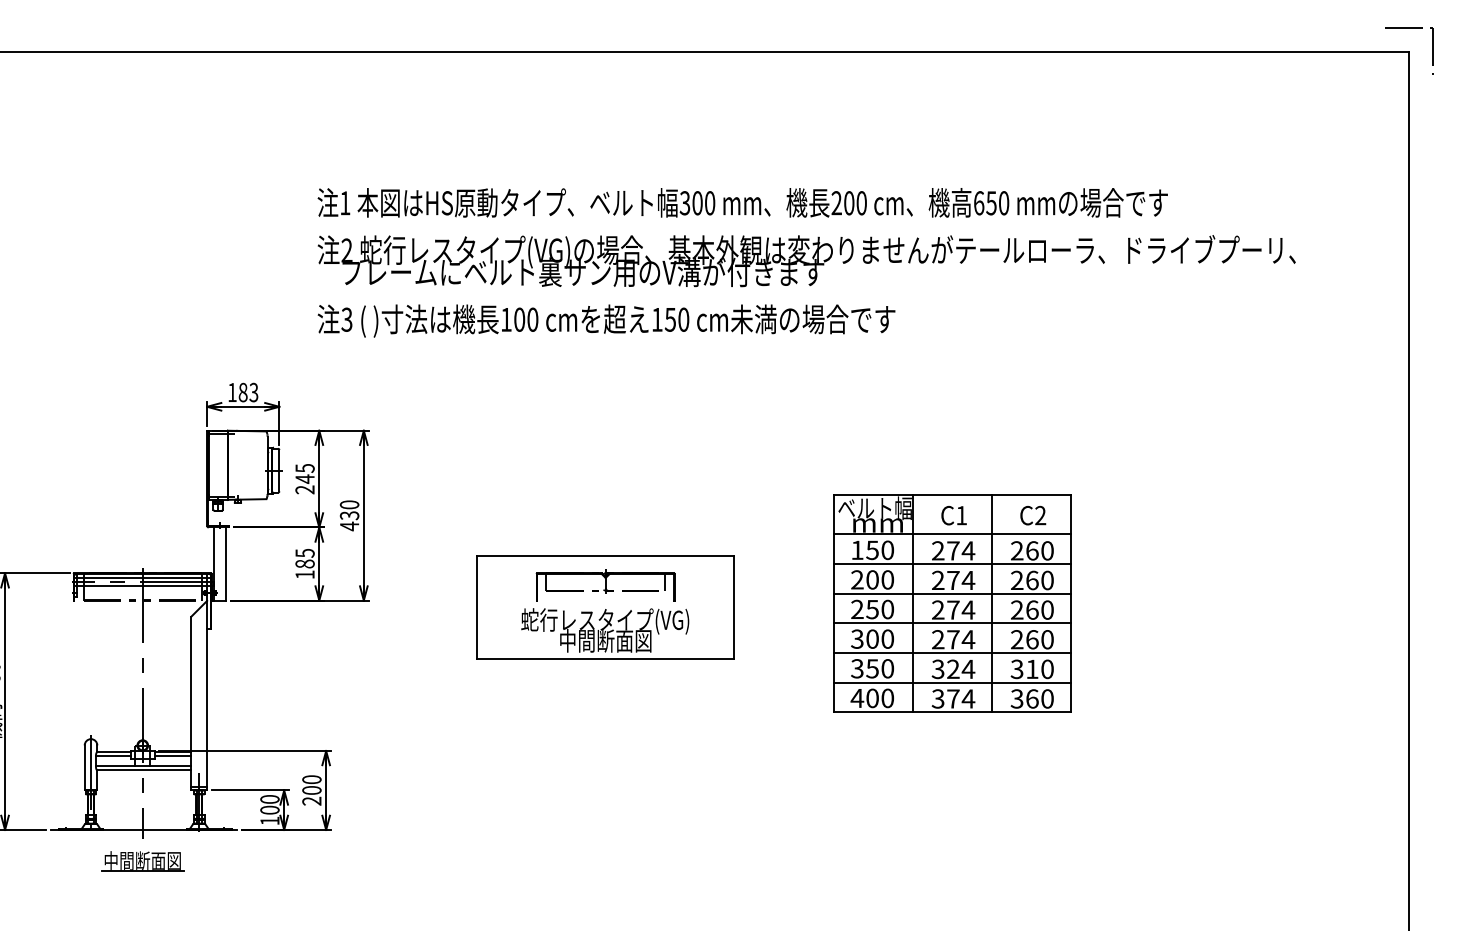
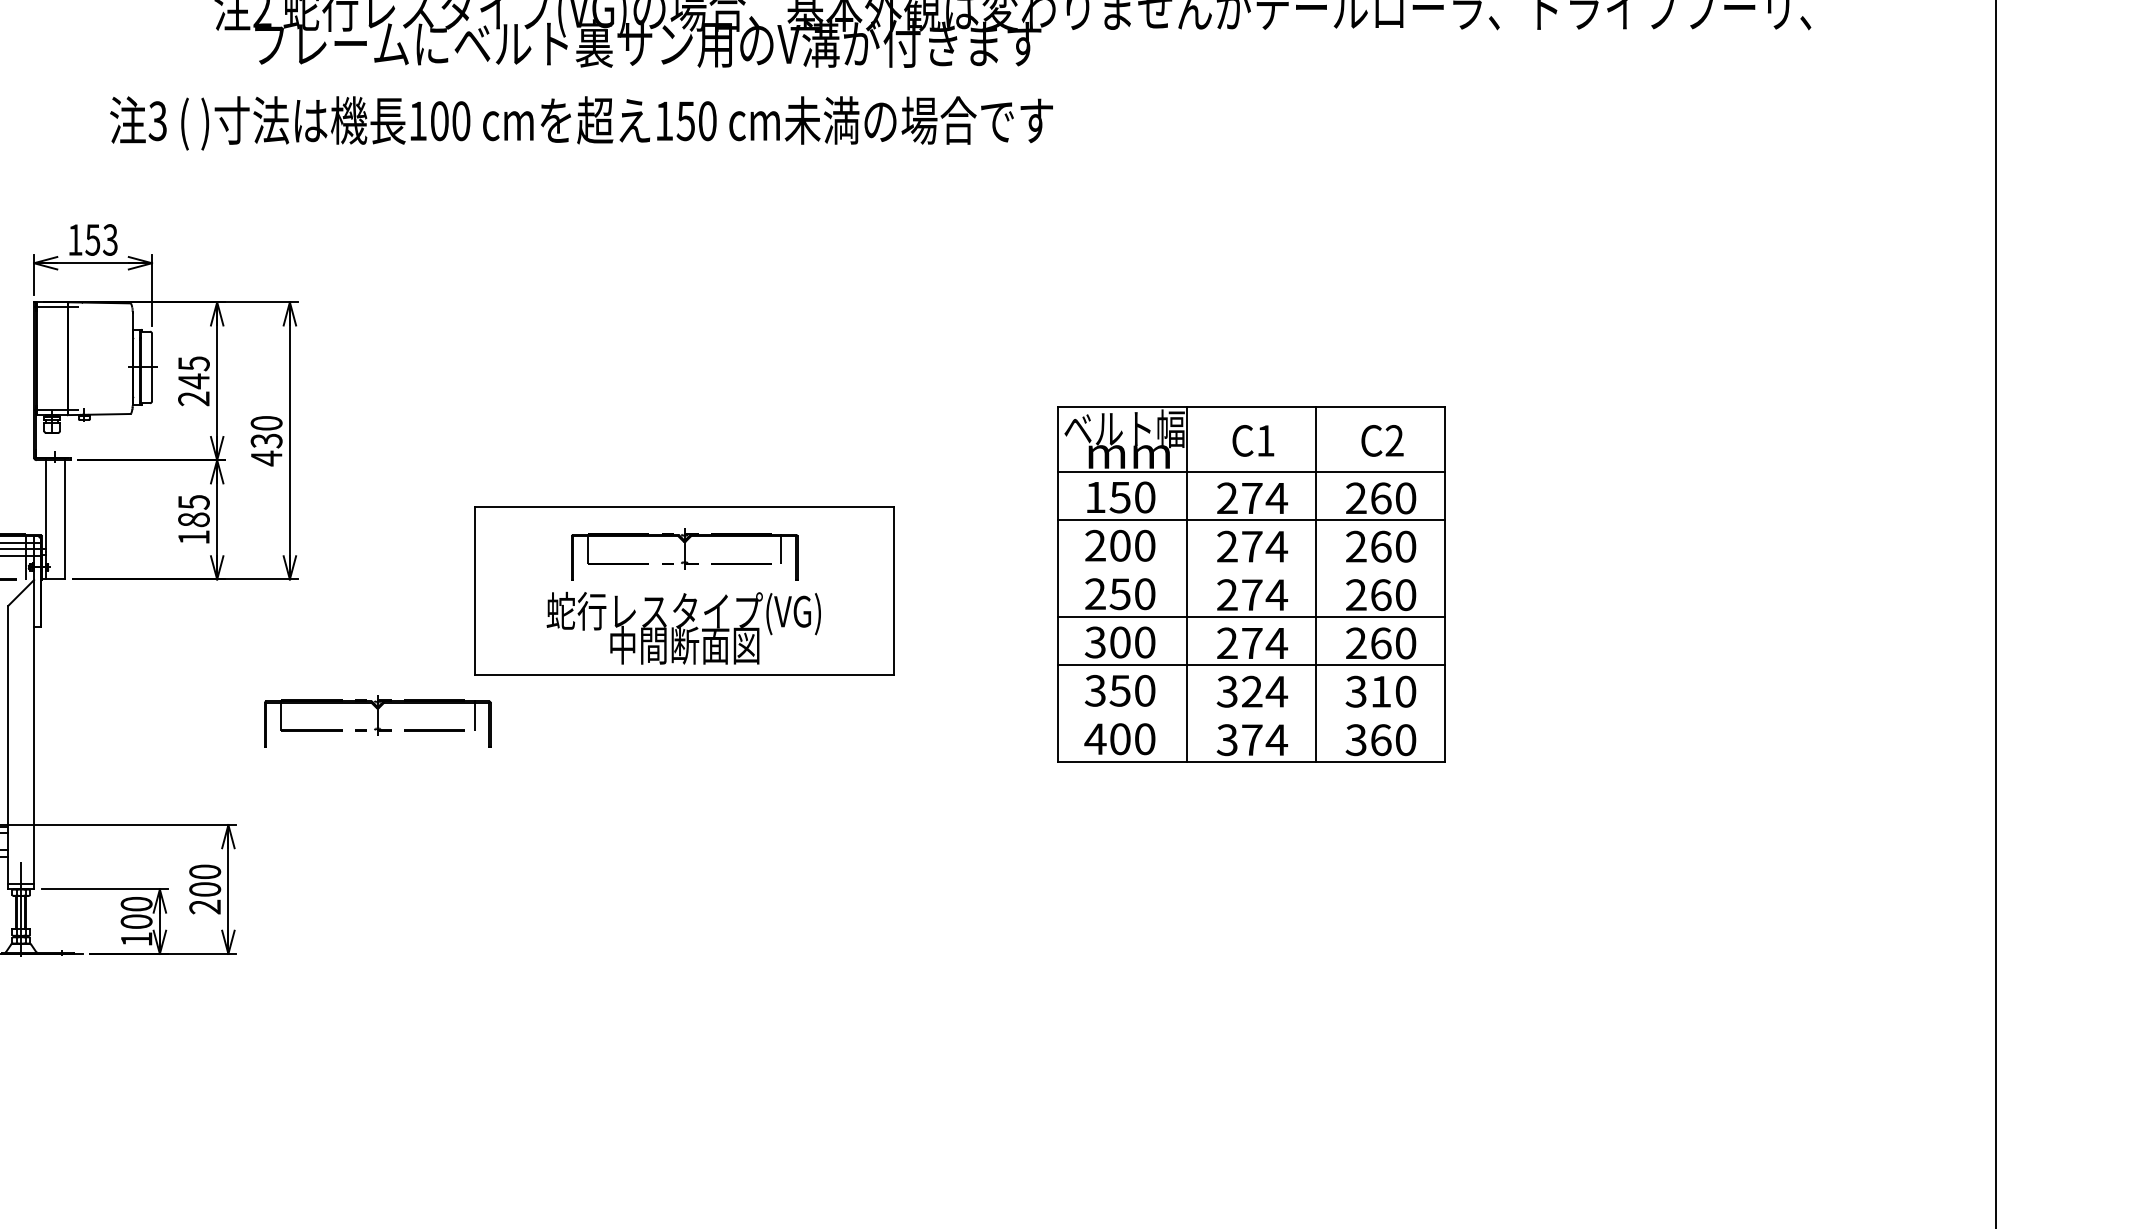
text: (606, 320) -> (581, 122), moved
text: (242, 392) -> (91, 239), 183 -> 153
line: (952, 593) -> (1250, 567), removed
line: (952, 682) -> (1250, 713), removed
part: (417, 687) -> (377, 721), added

